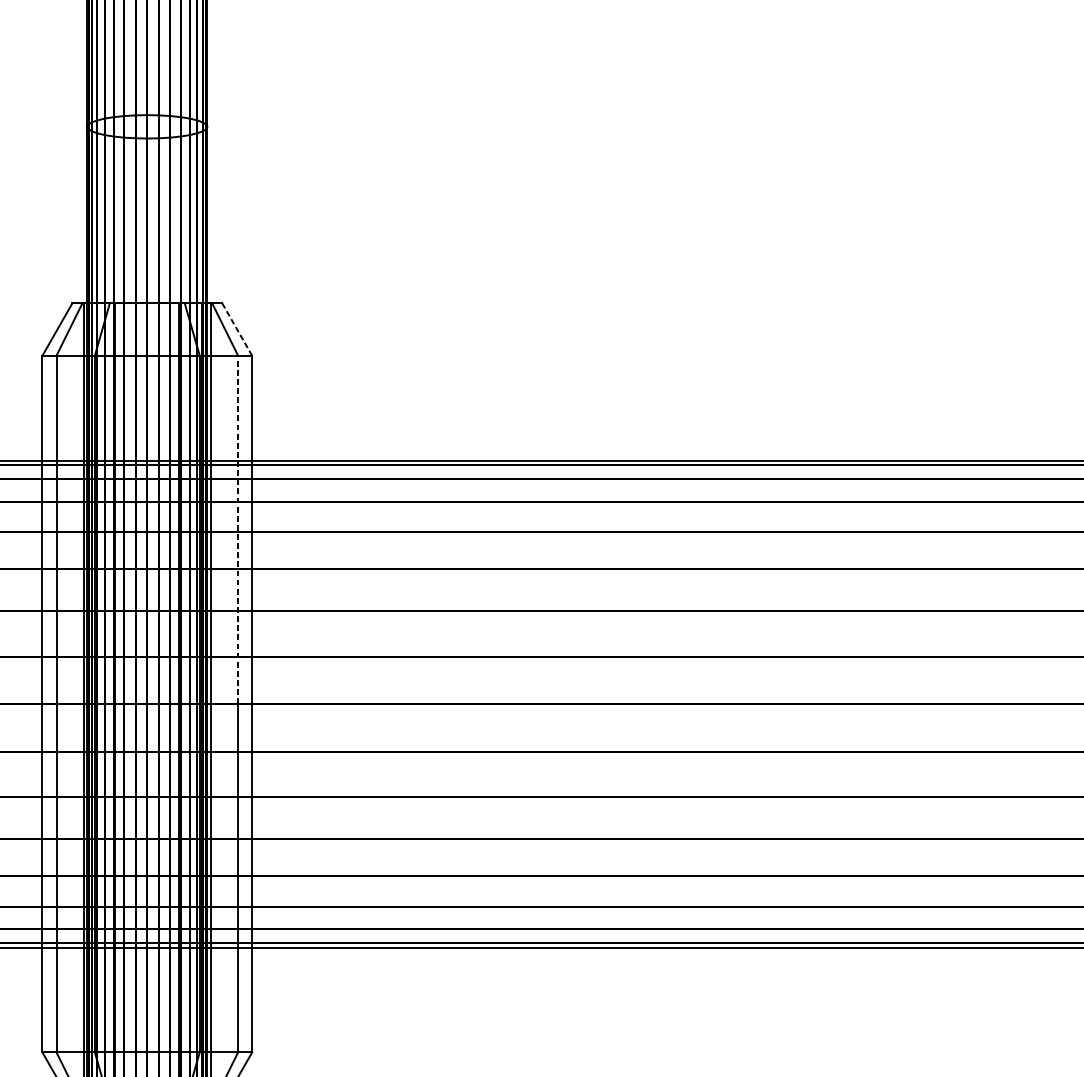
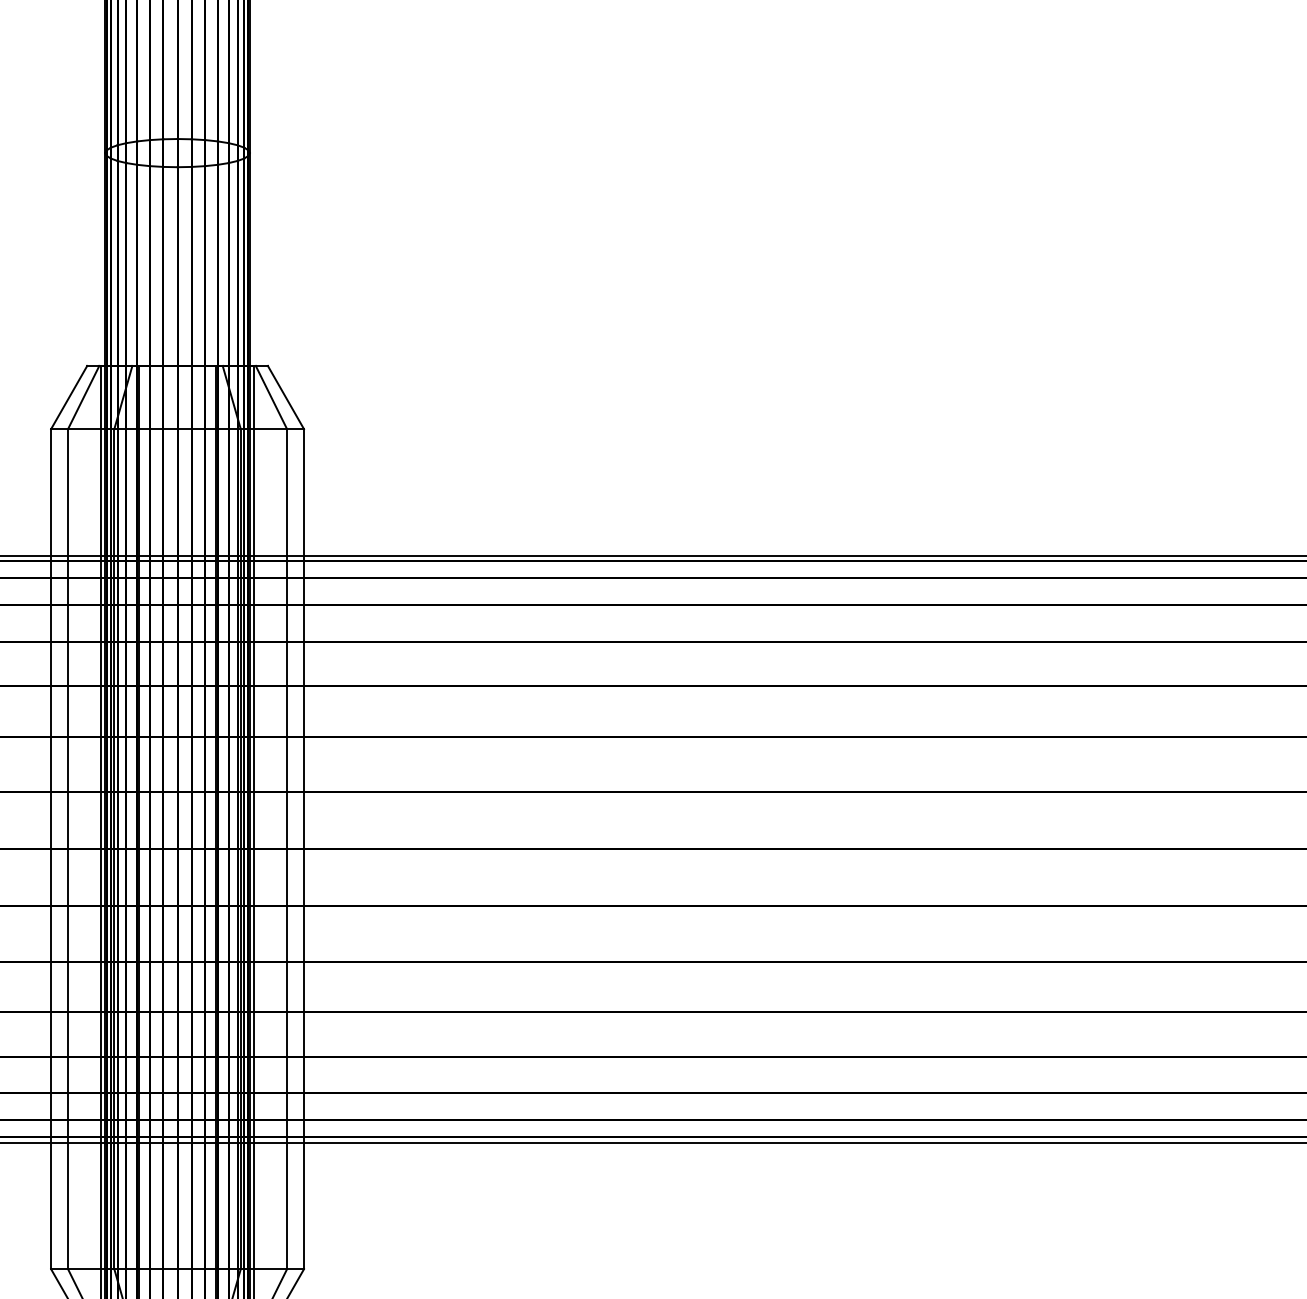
line: (237, 329) -> (286, 397), dashed -> solid
line: (238, 529) -> (287, 638), dashed -> solid

